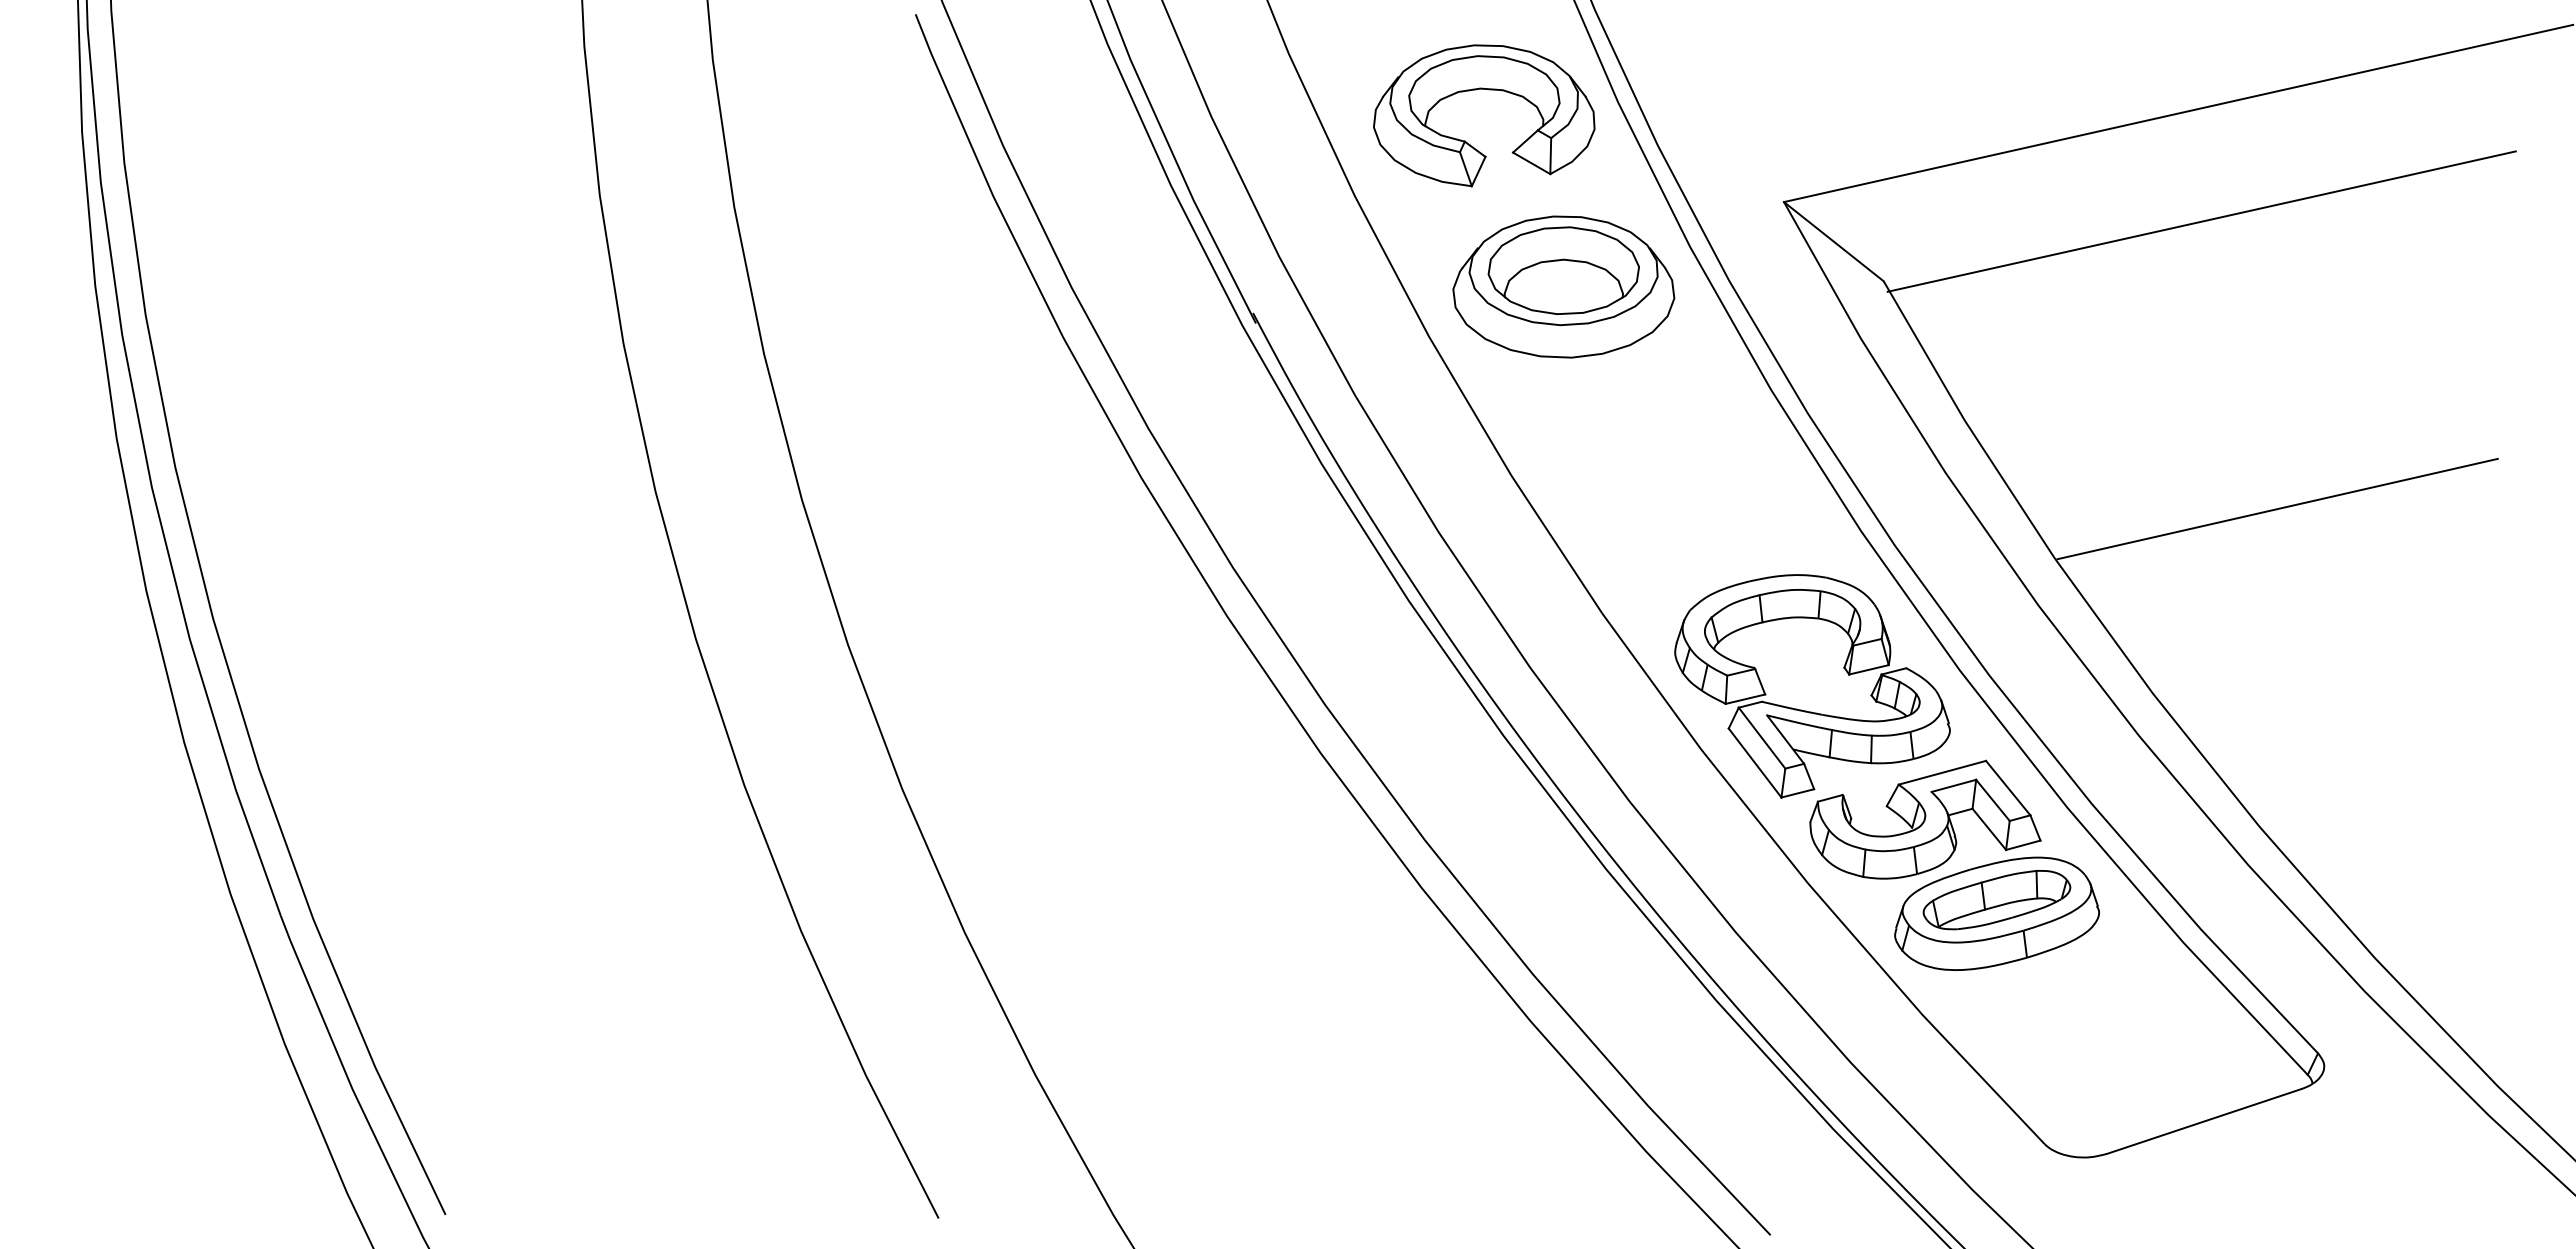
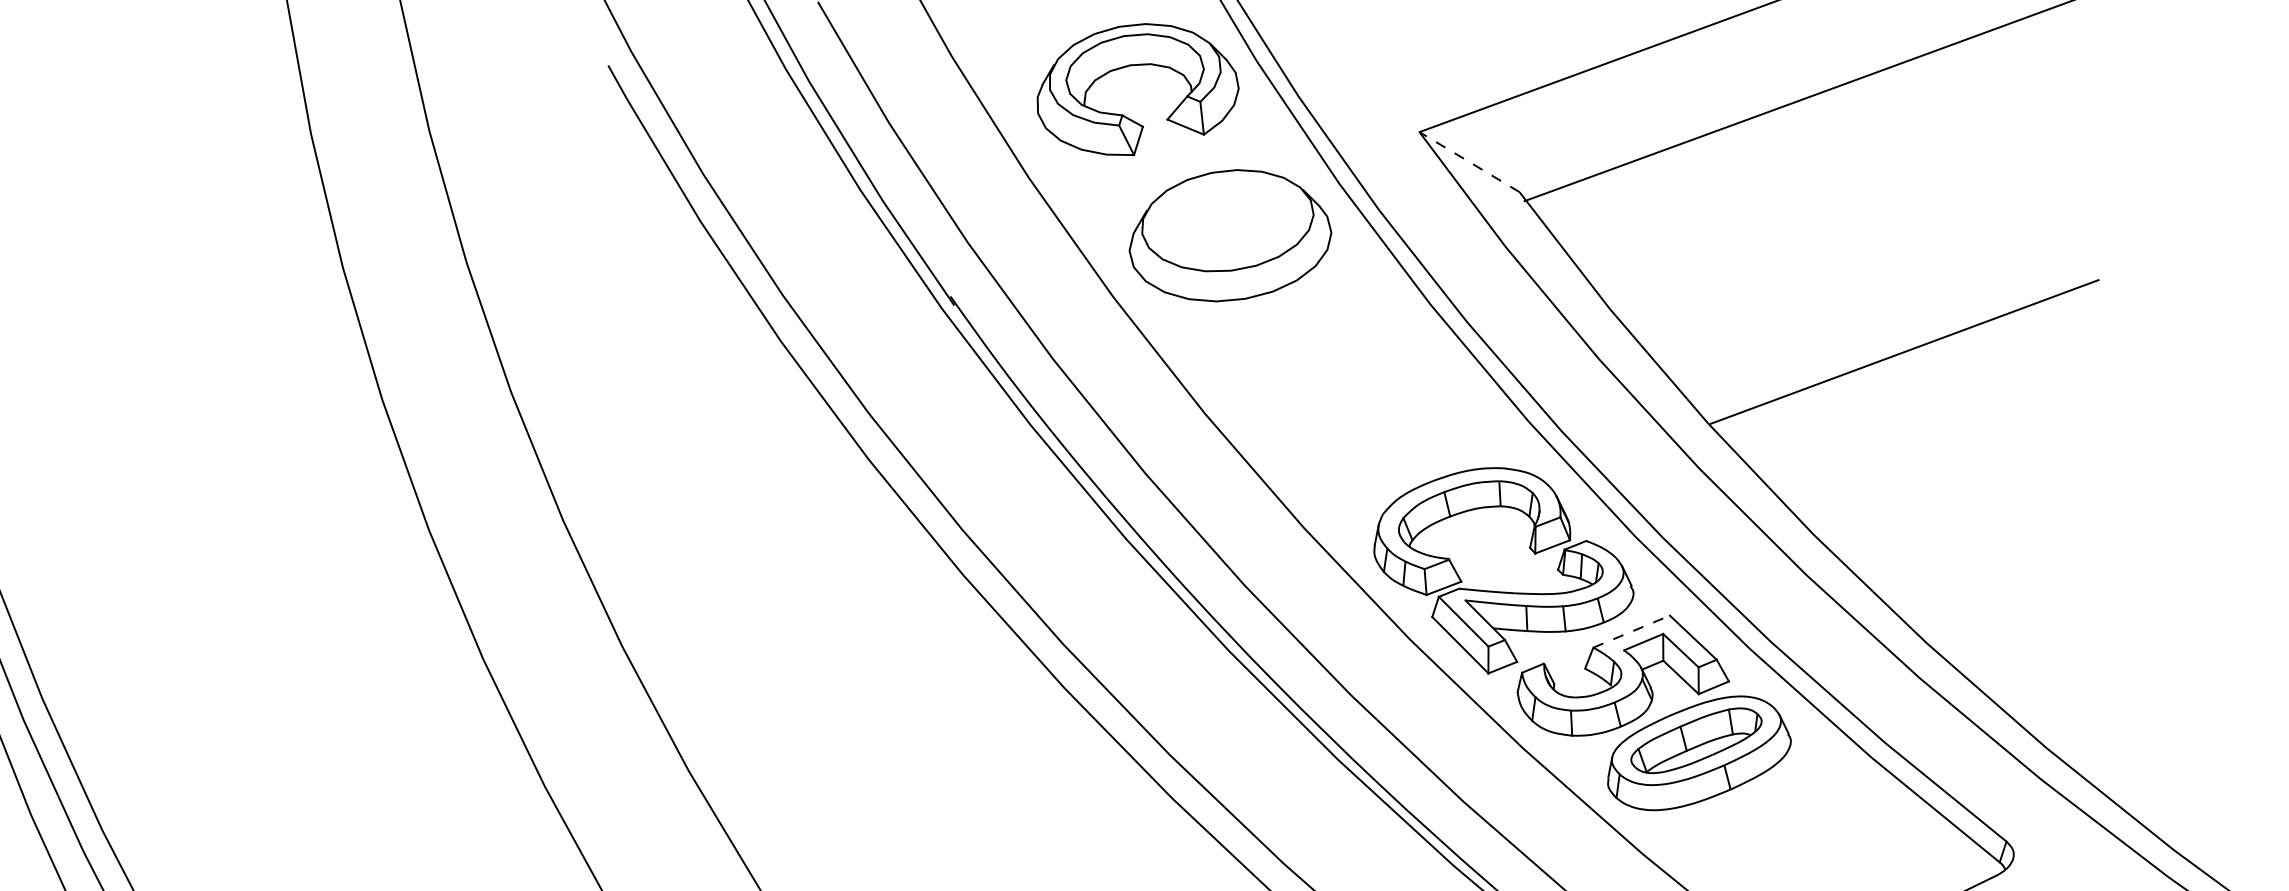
line: (1833, 241) -> (1469, 162), solid -> dashed
part: (1563, 270) -> (1227, 220), removed
line: (1942, 772) -> (1631, 631), solid -> dashed

